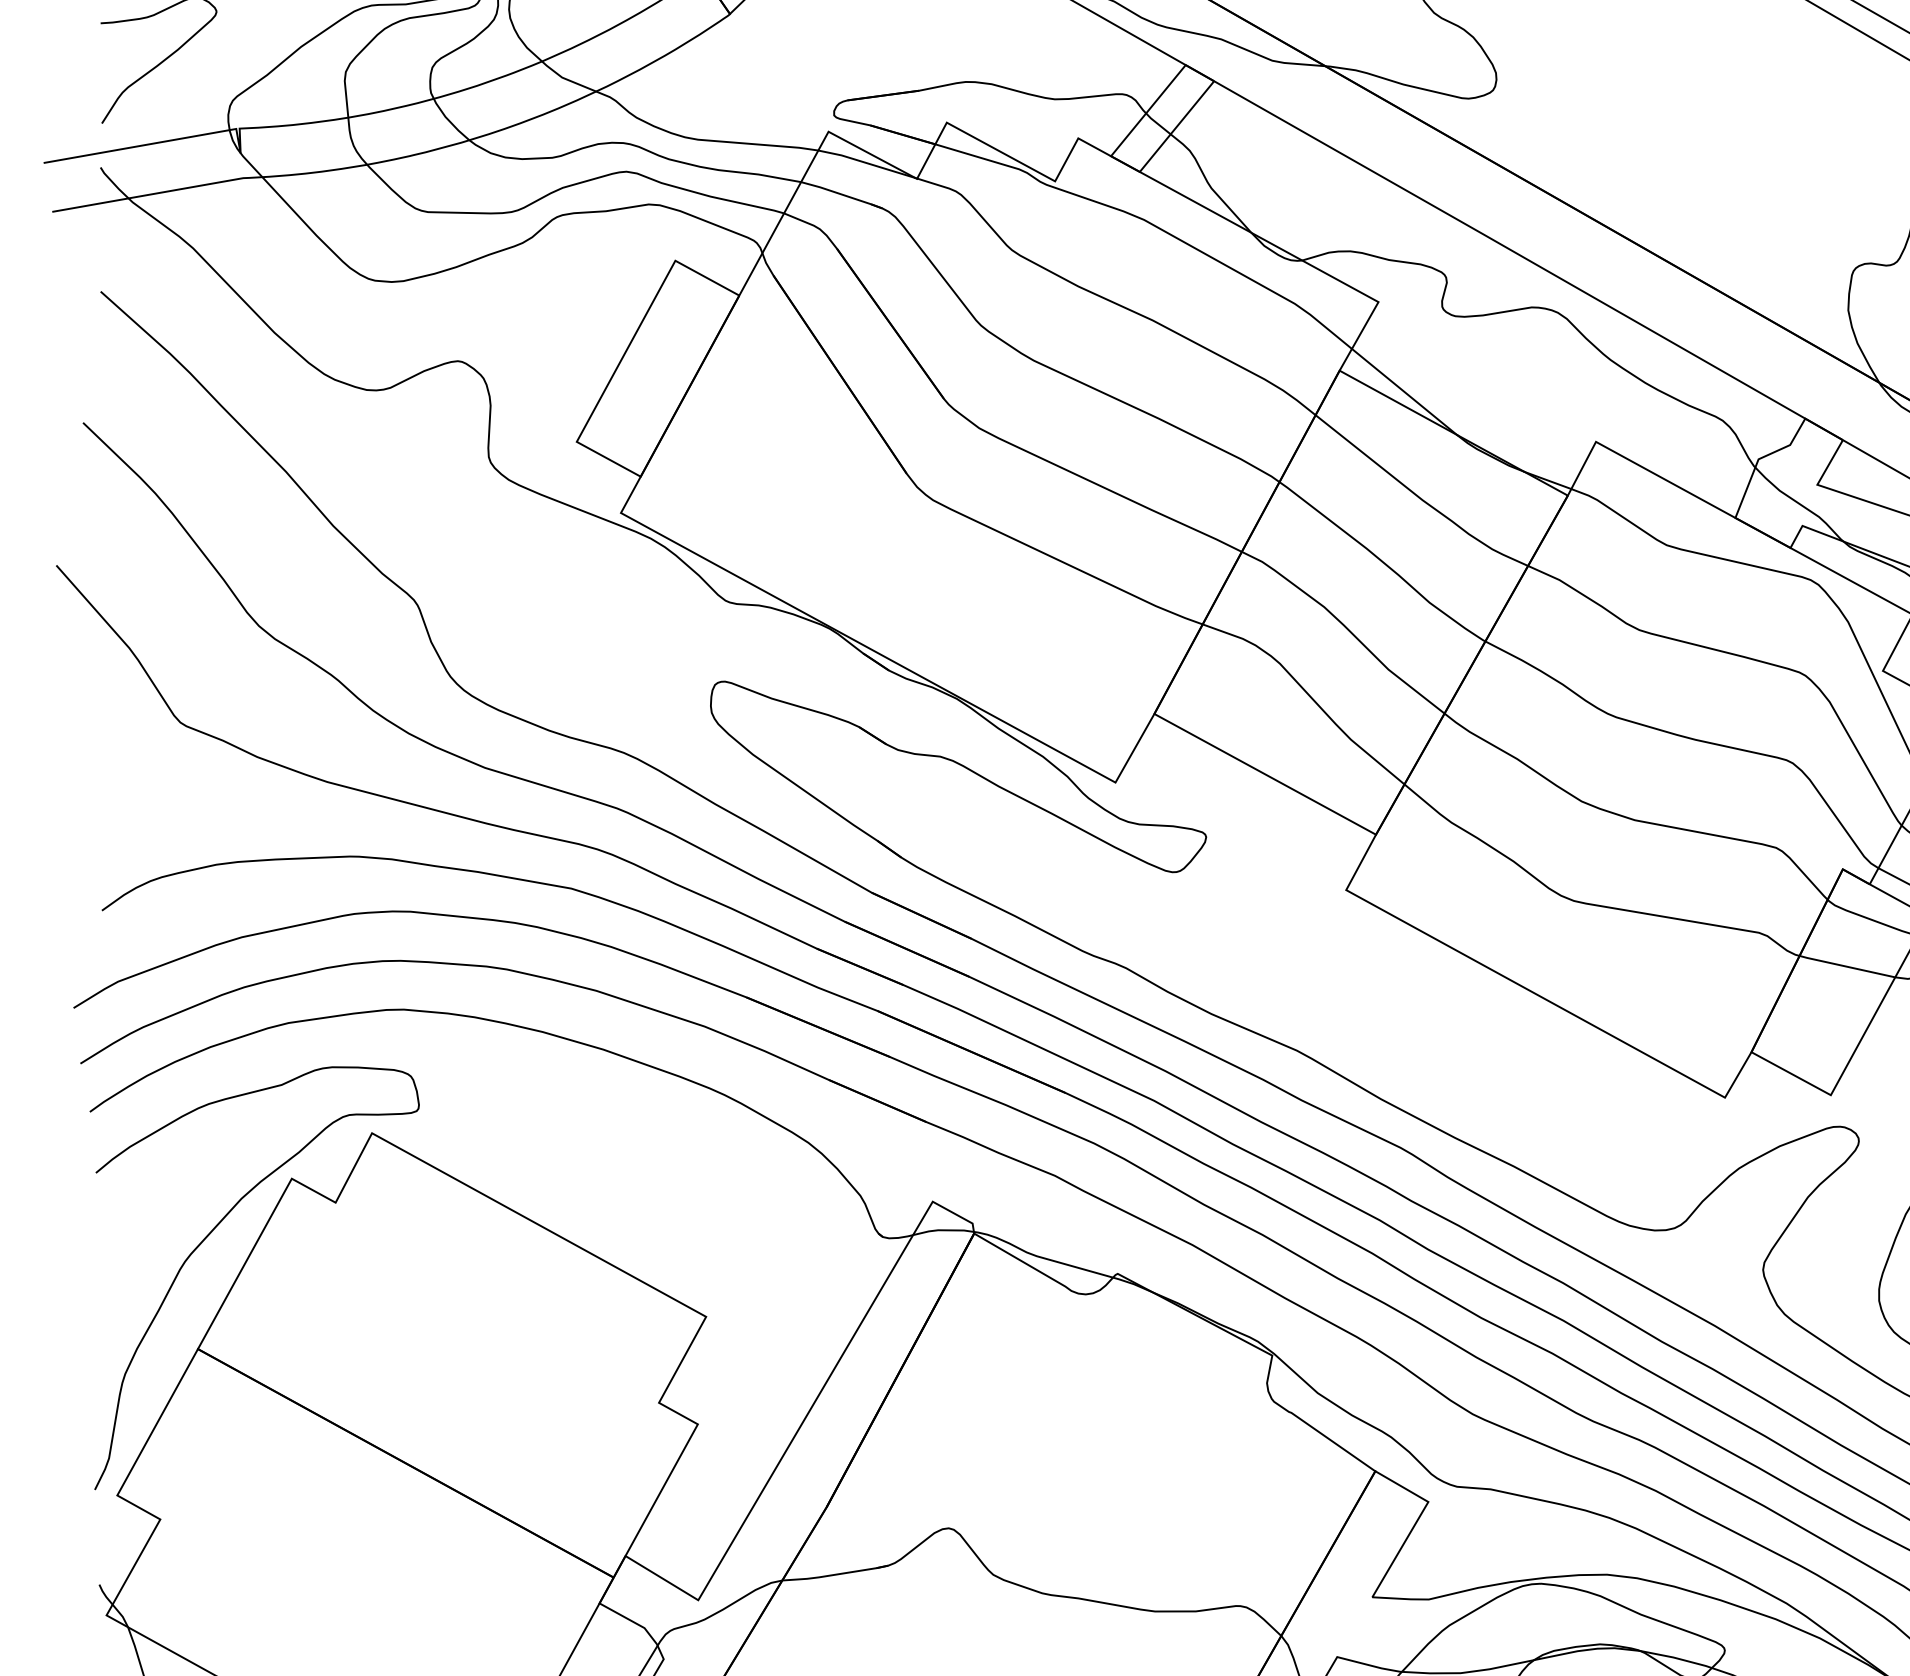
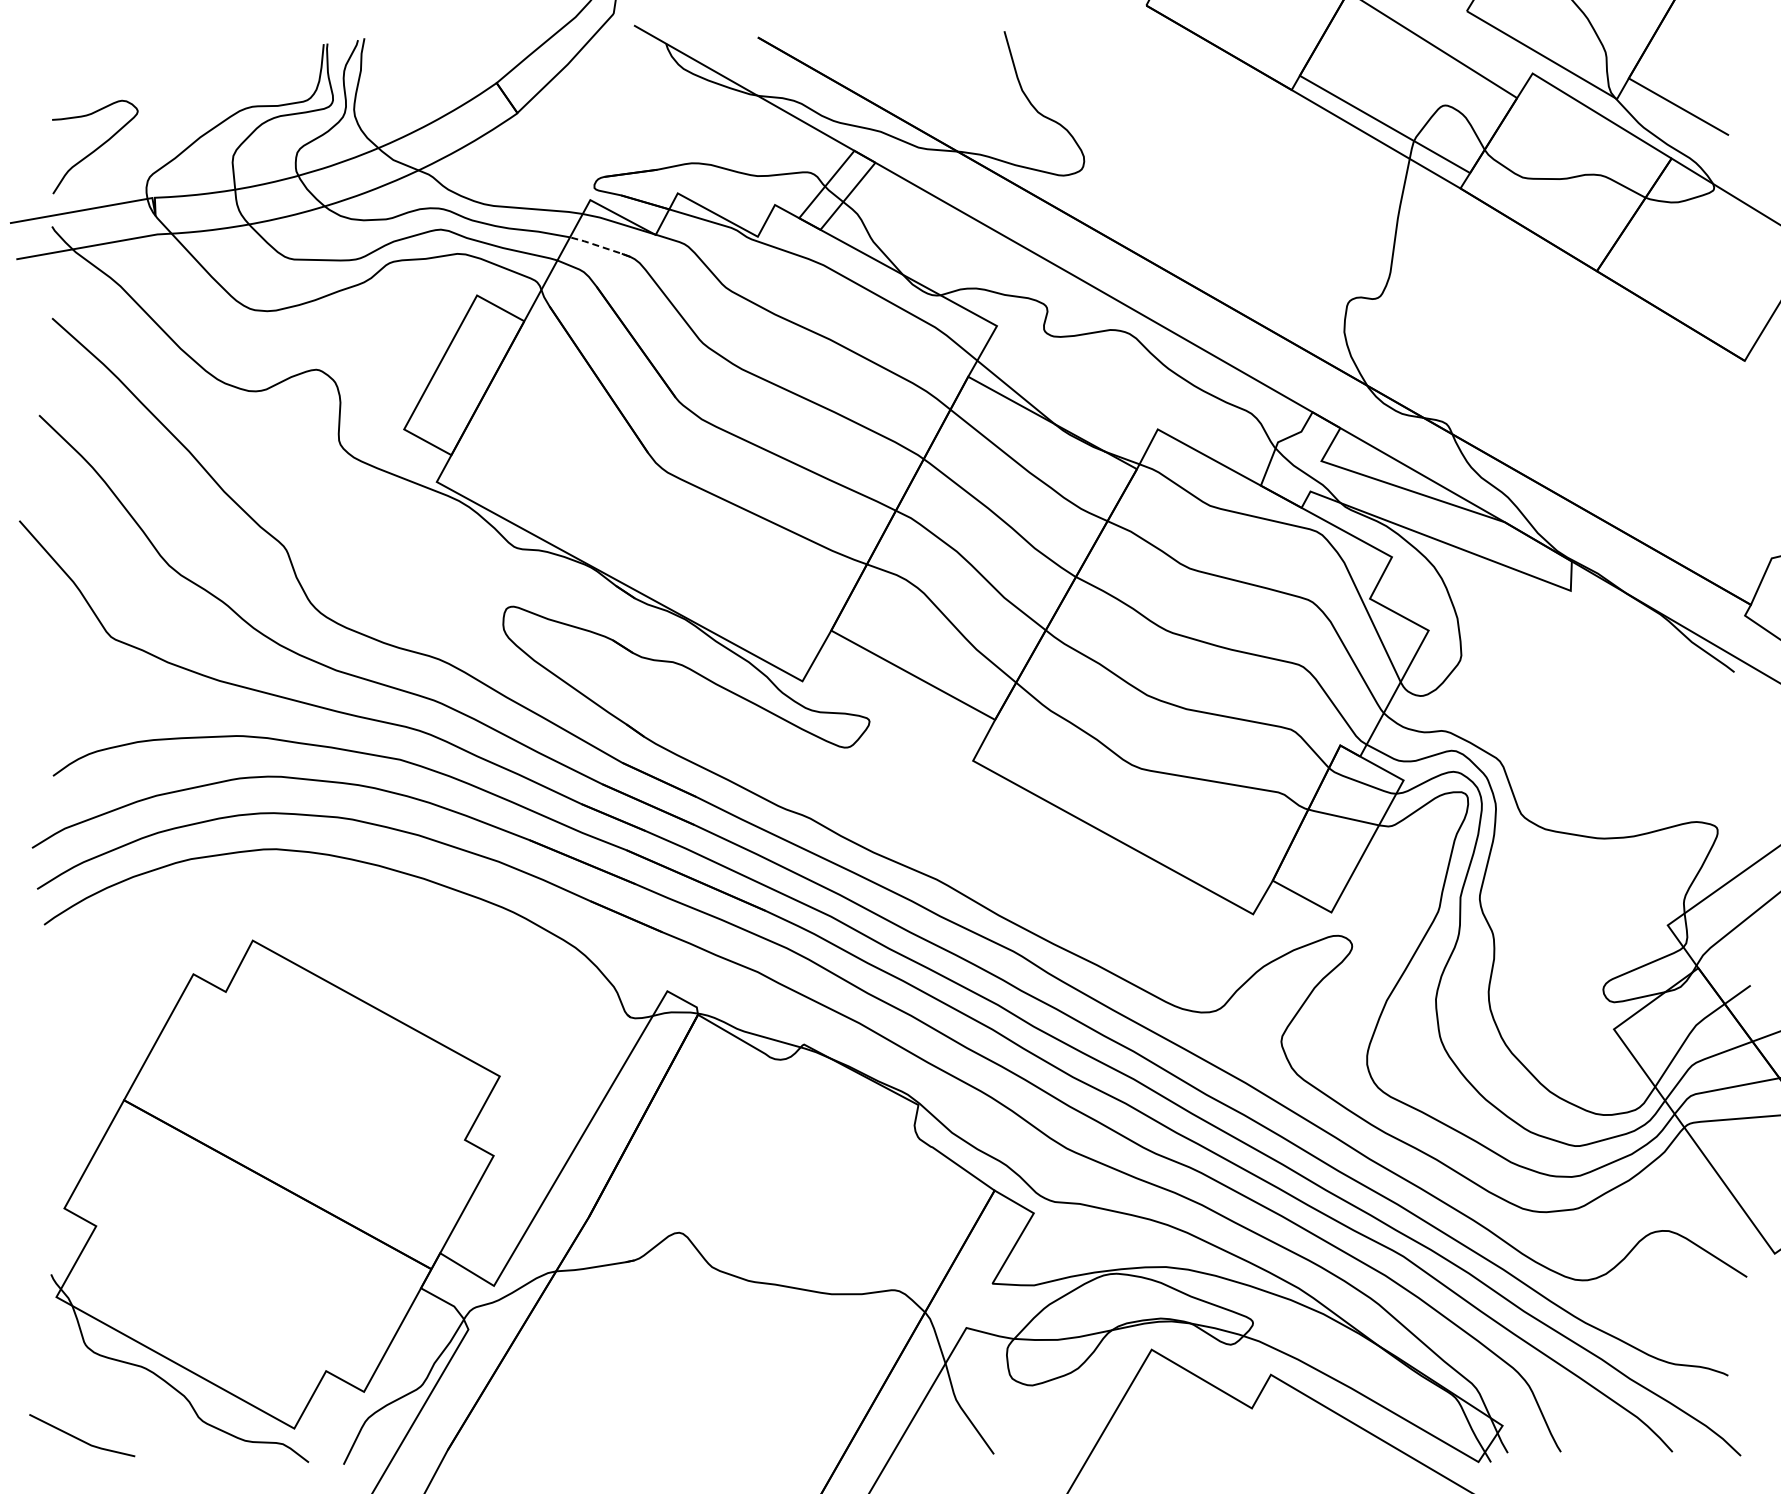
line: (842, 194) -> (600, 246), solid -> dashed
curve: (212, 1233) -> (134, 1014), removed

